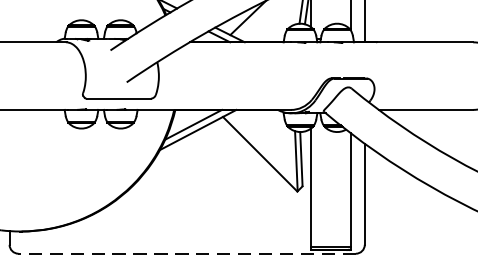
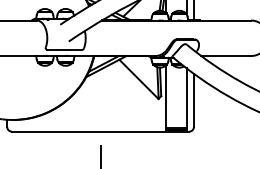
line: (187, 253) -> (100, 131), dashed -> solid

